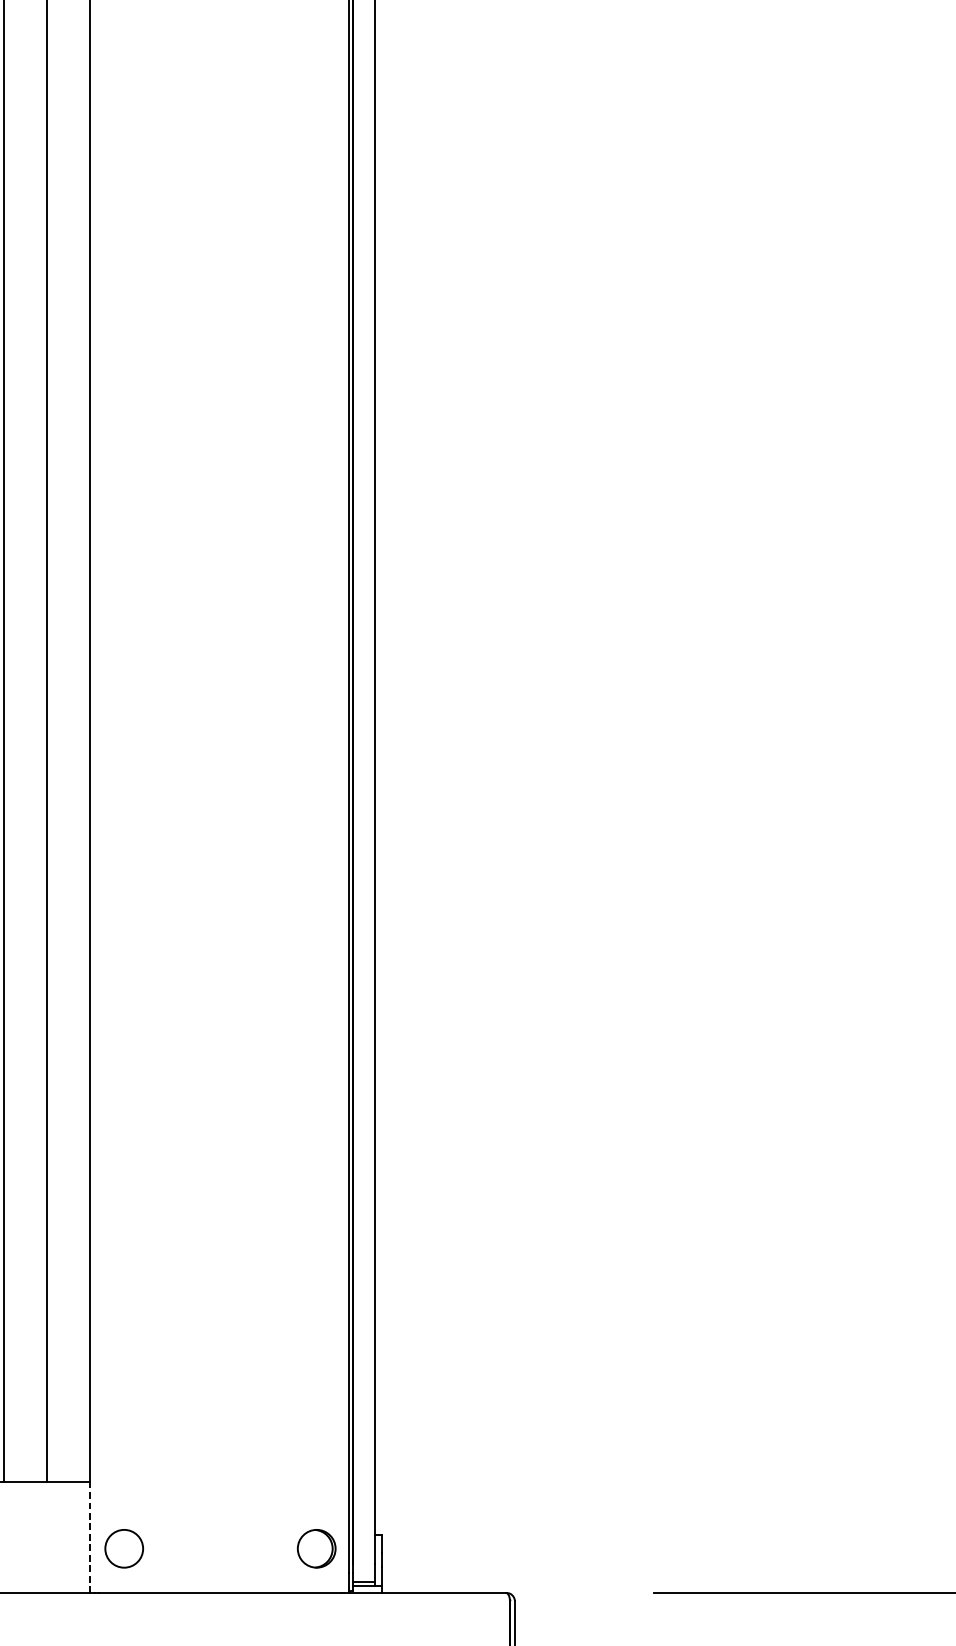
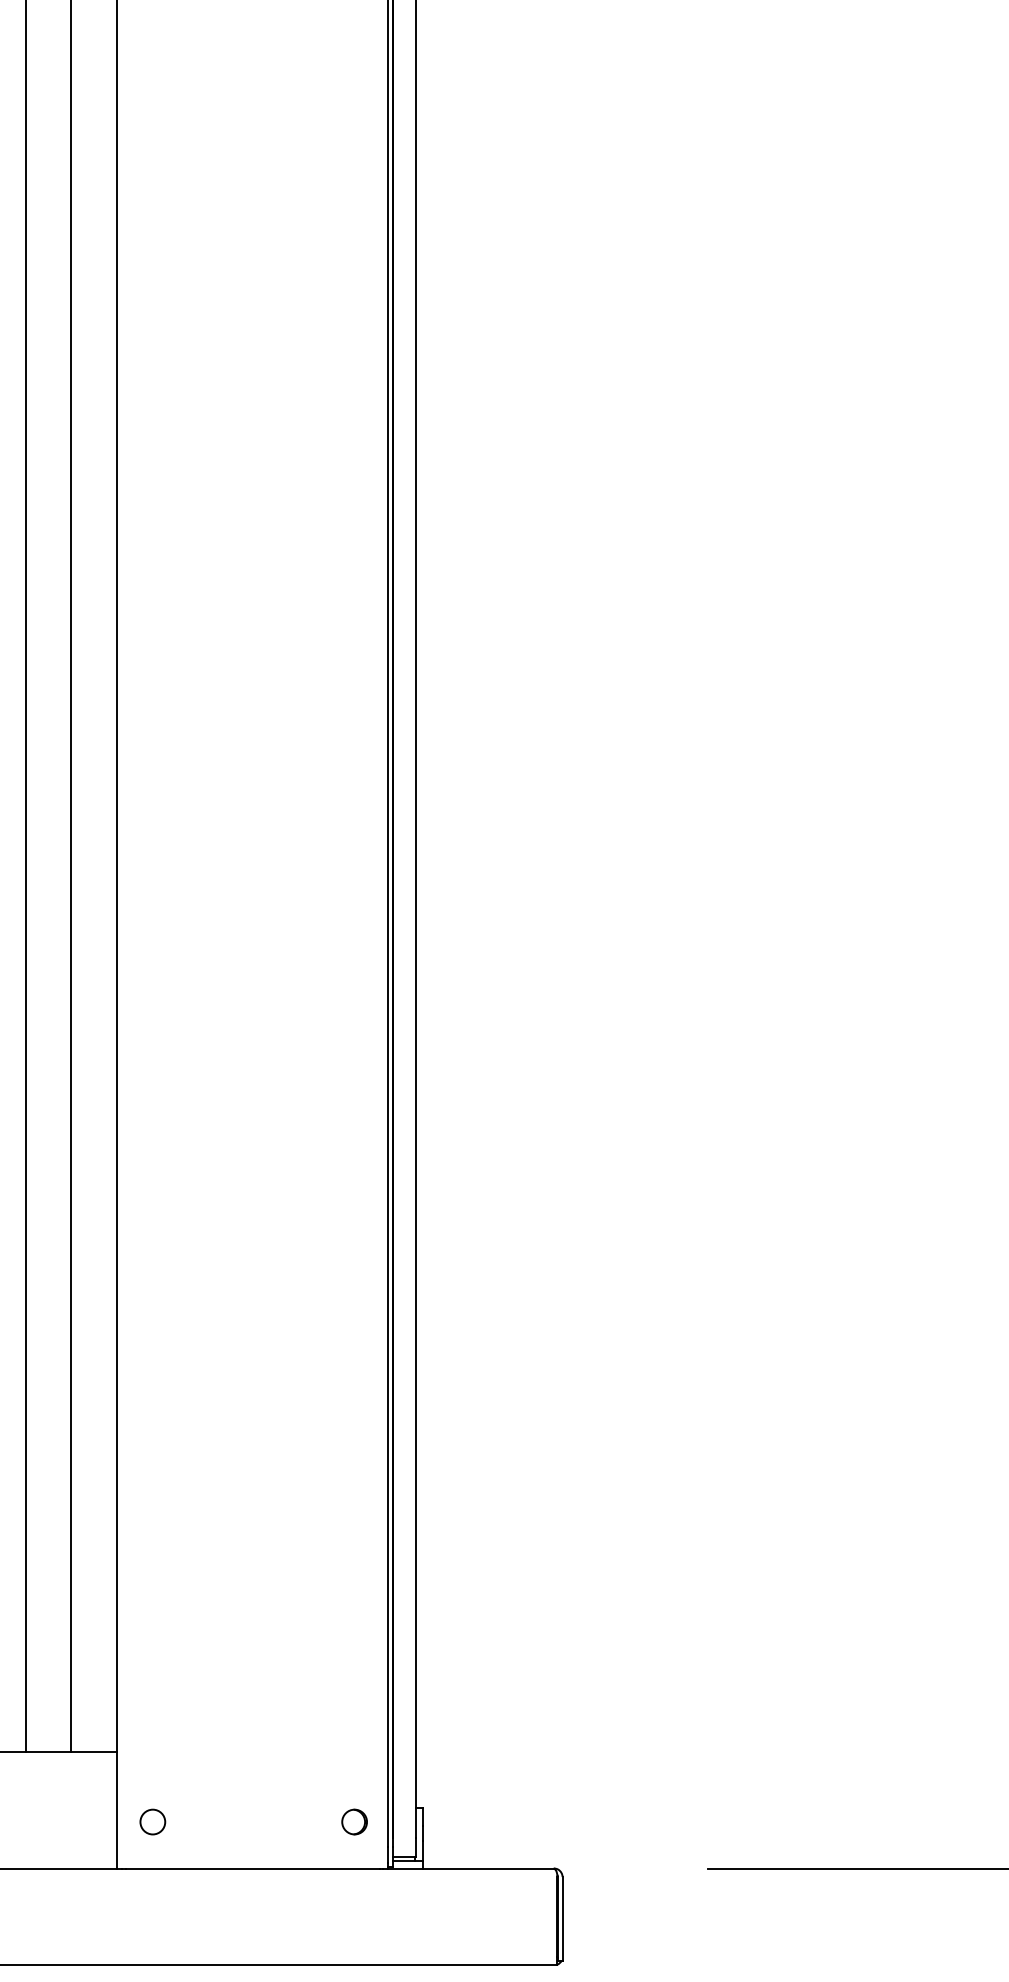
line: (90, 1536) -> (117, 1809), dashed -> solid
circle: (123, 1548) -> (152, 1821), size x0.62
part: (316, 1548) -> (354, 1821), size x0.62

